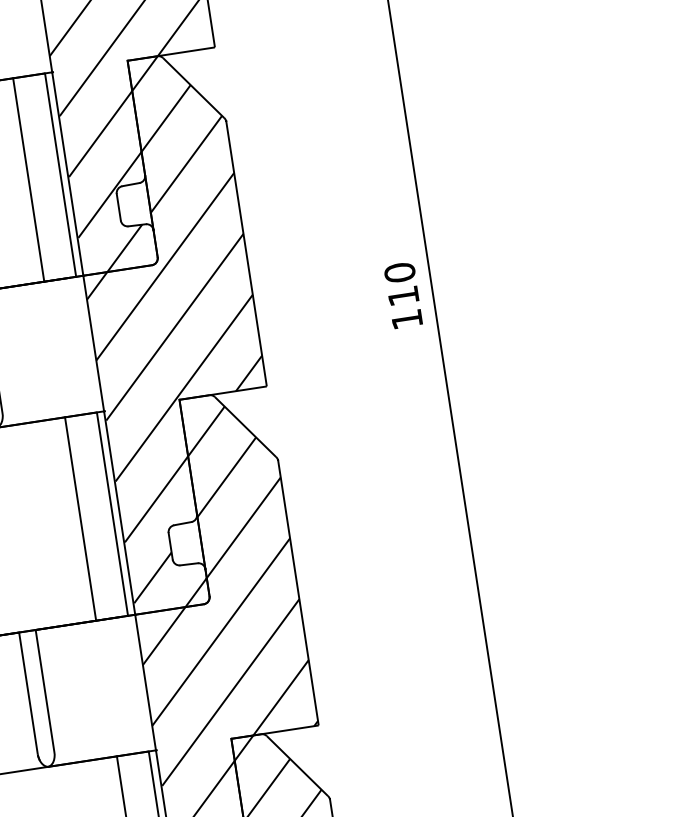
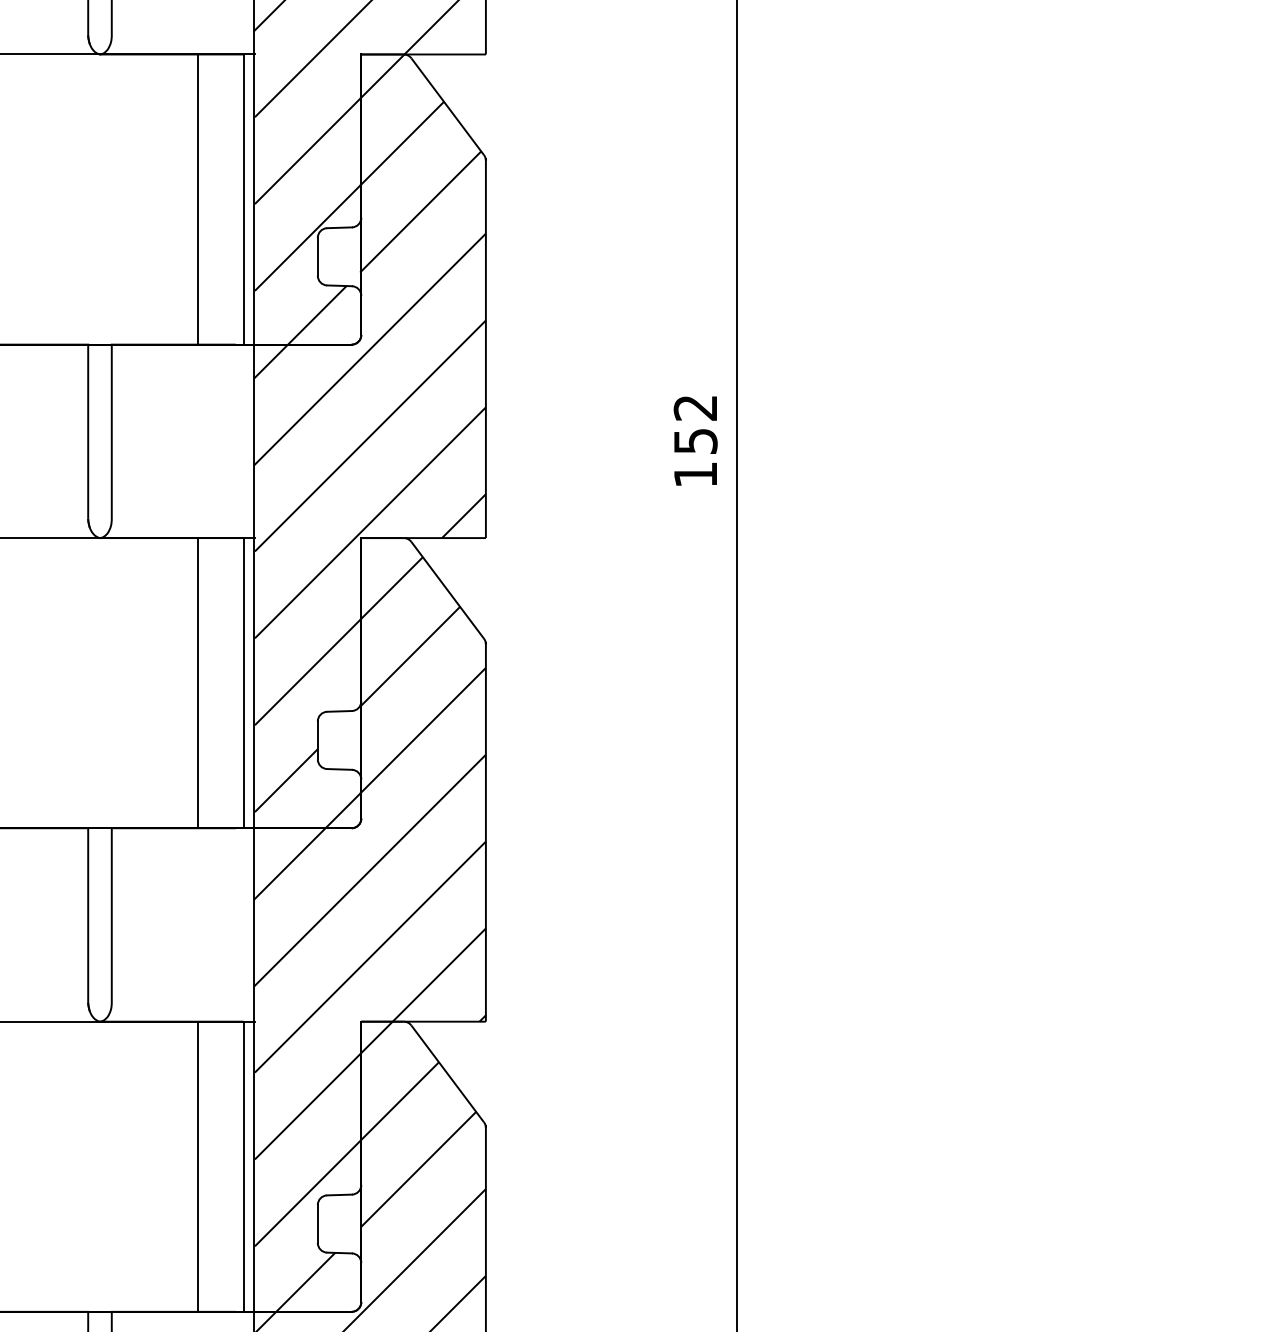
text: (401, 283) -> (695, 423), 110 -> 152

